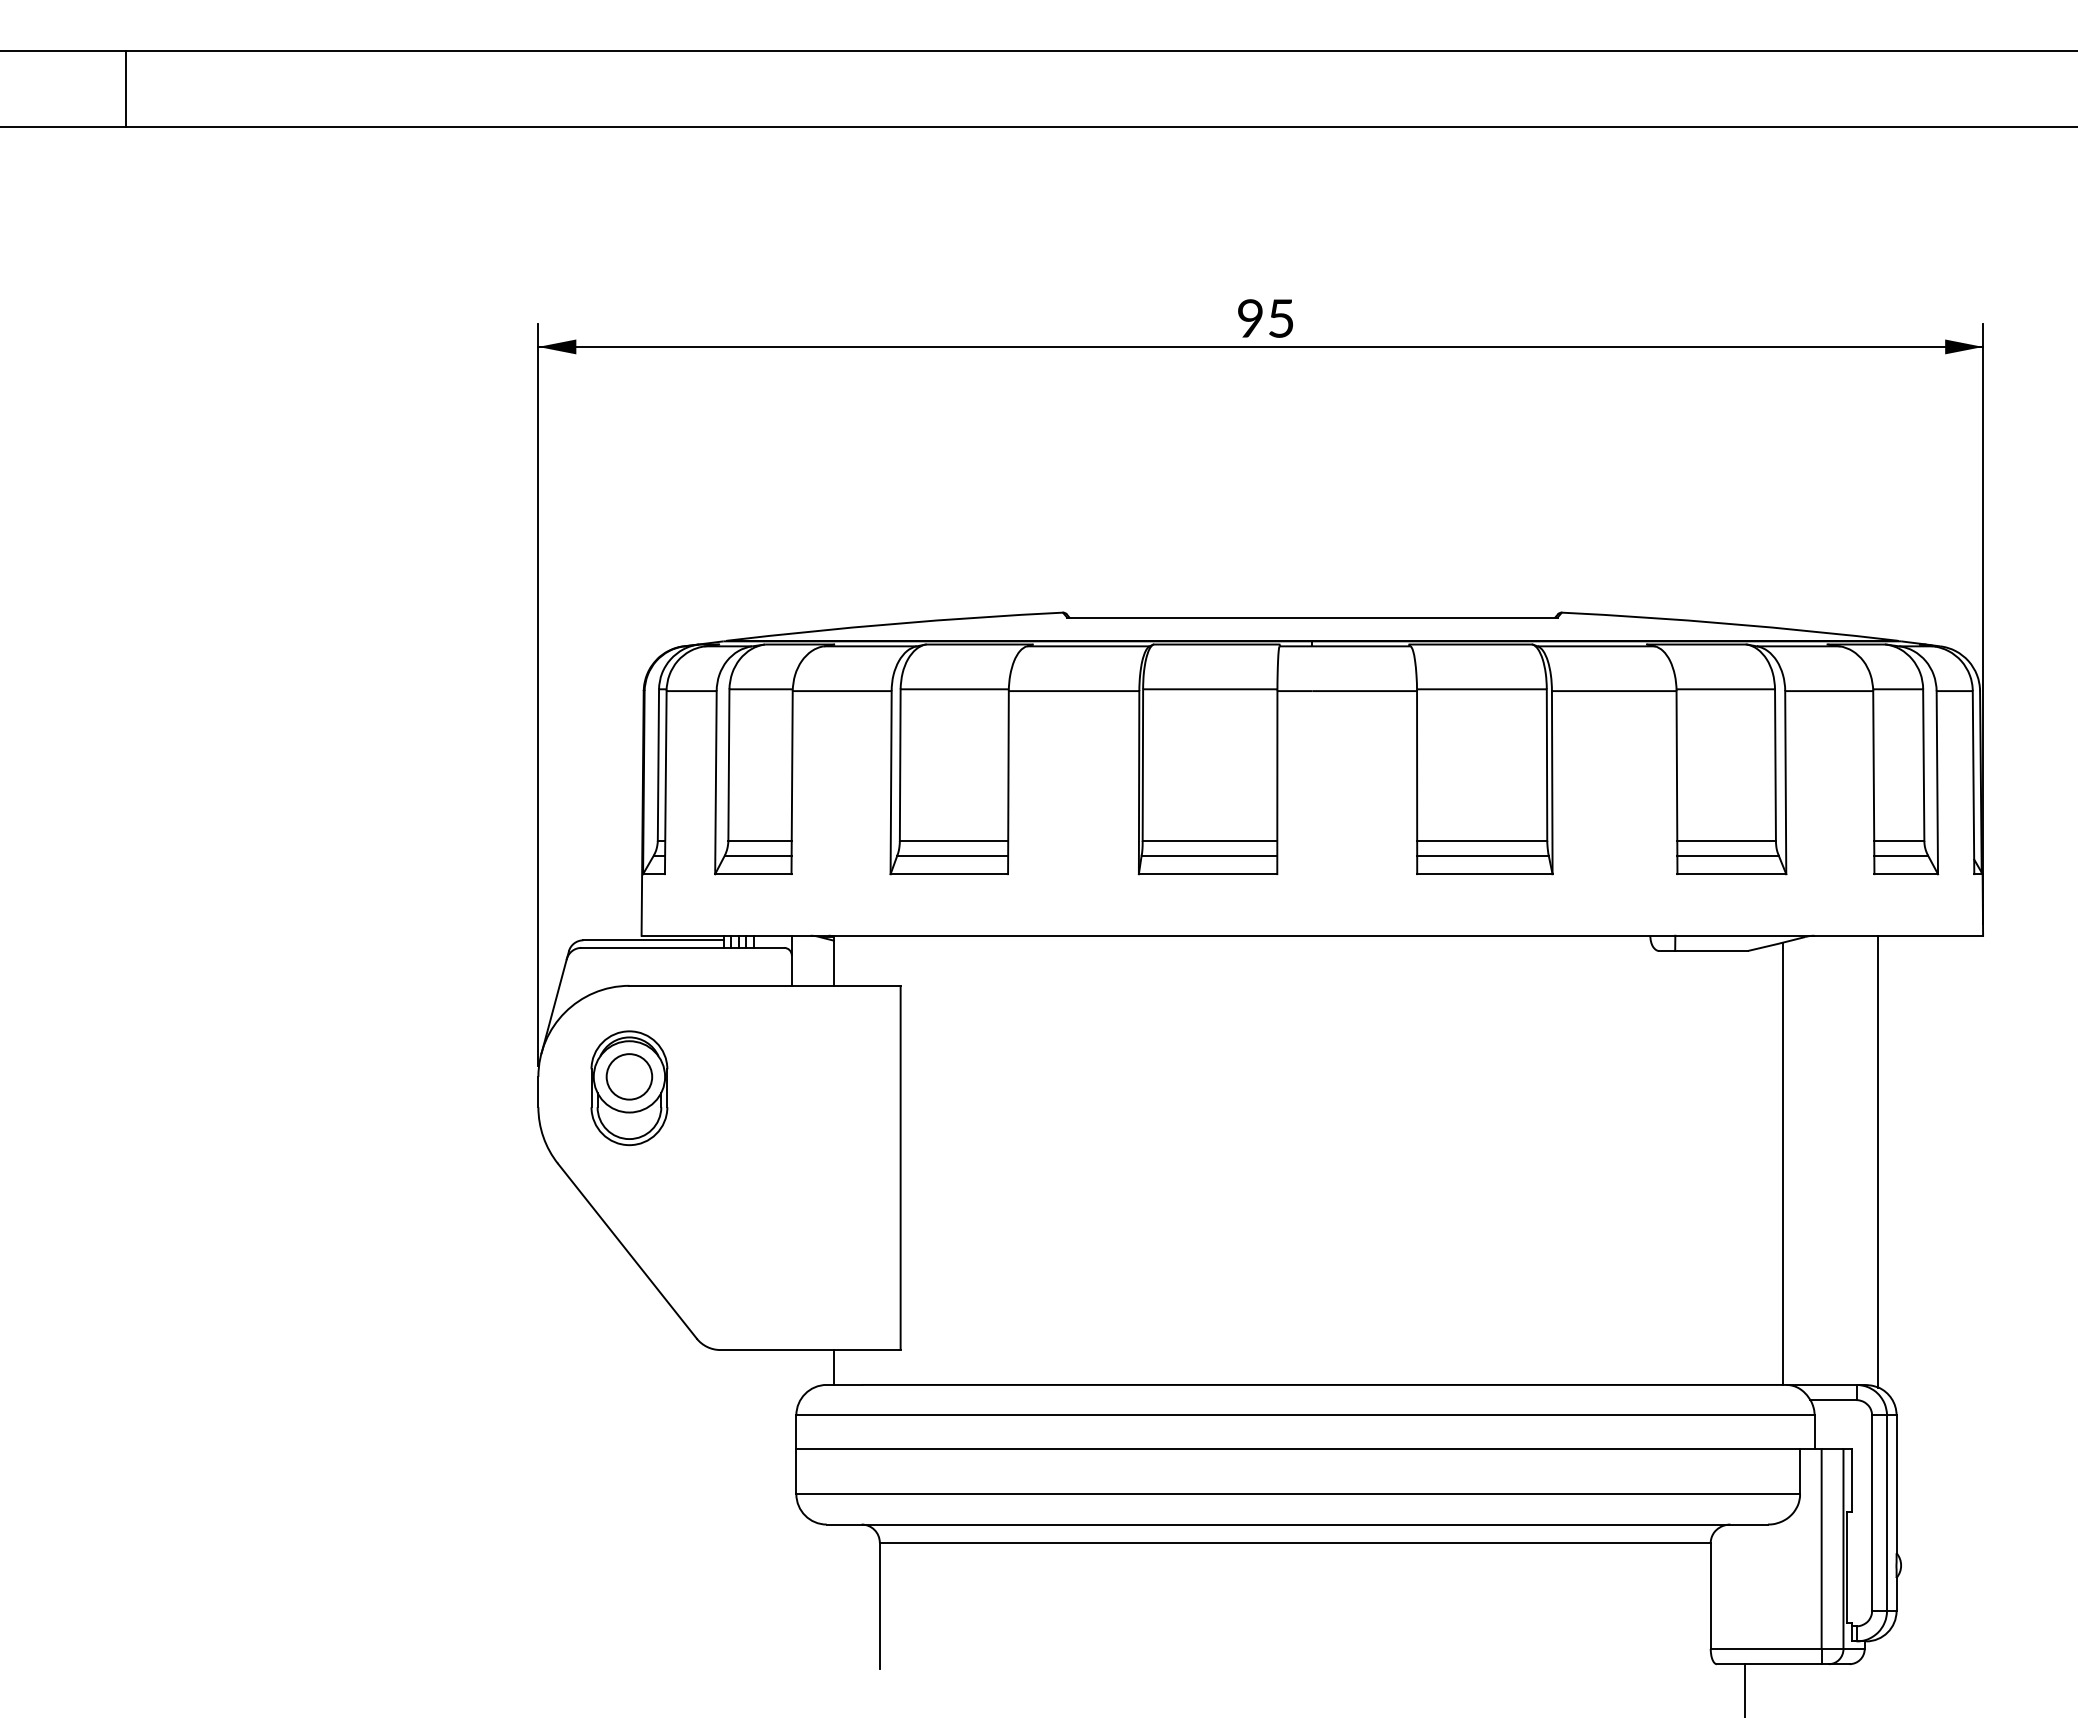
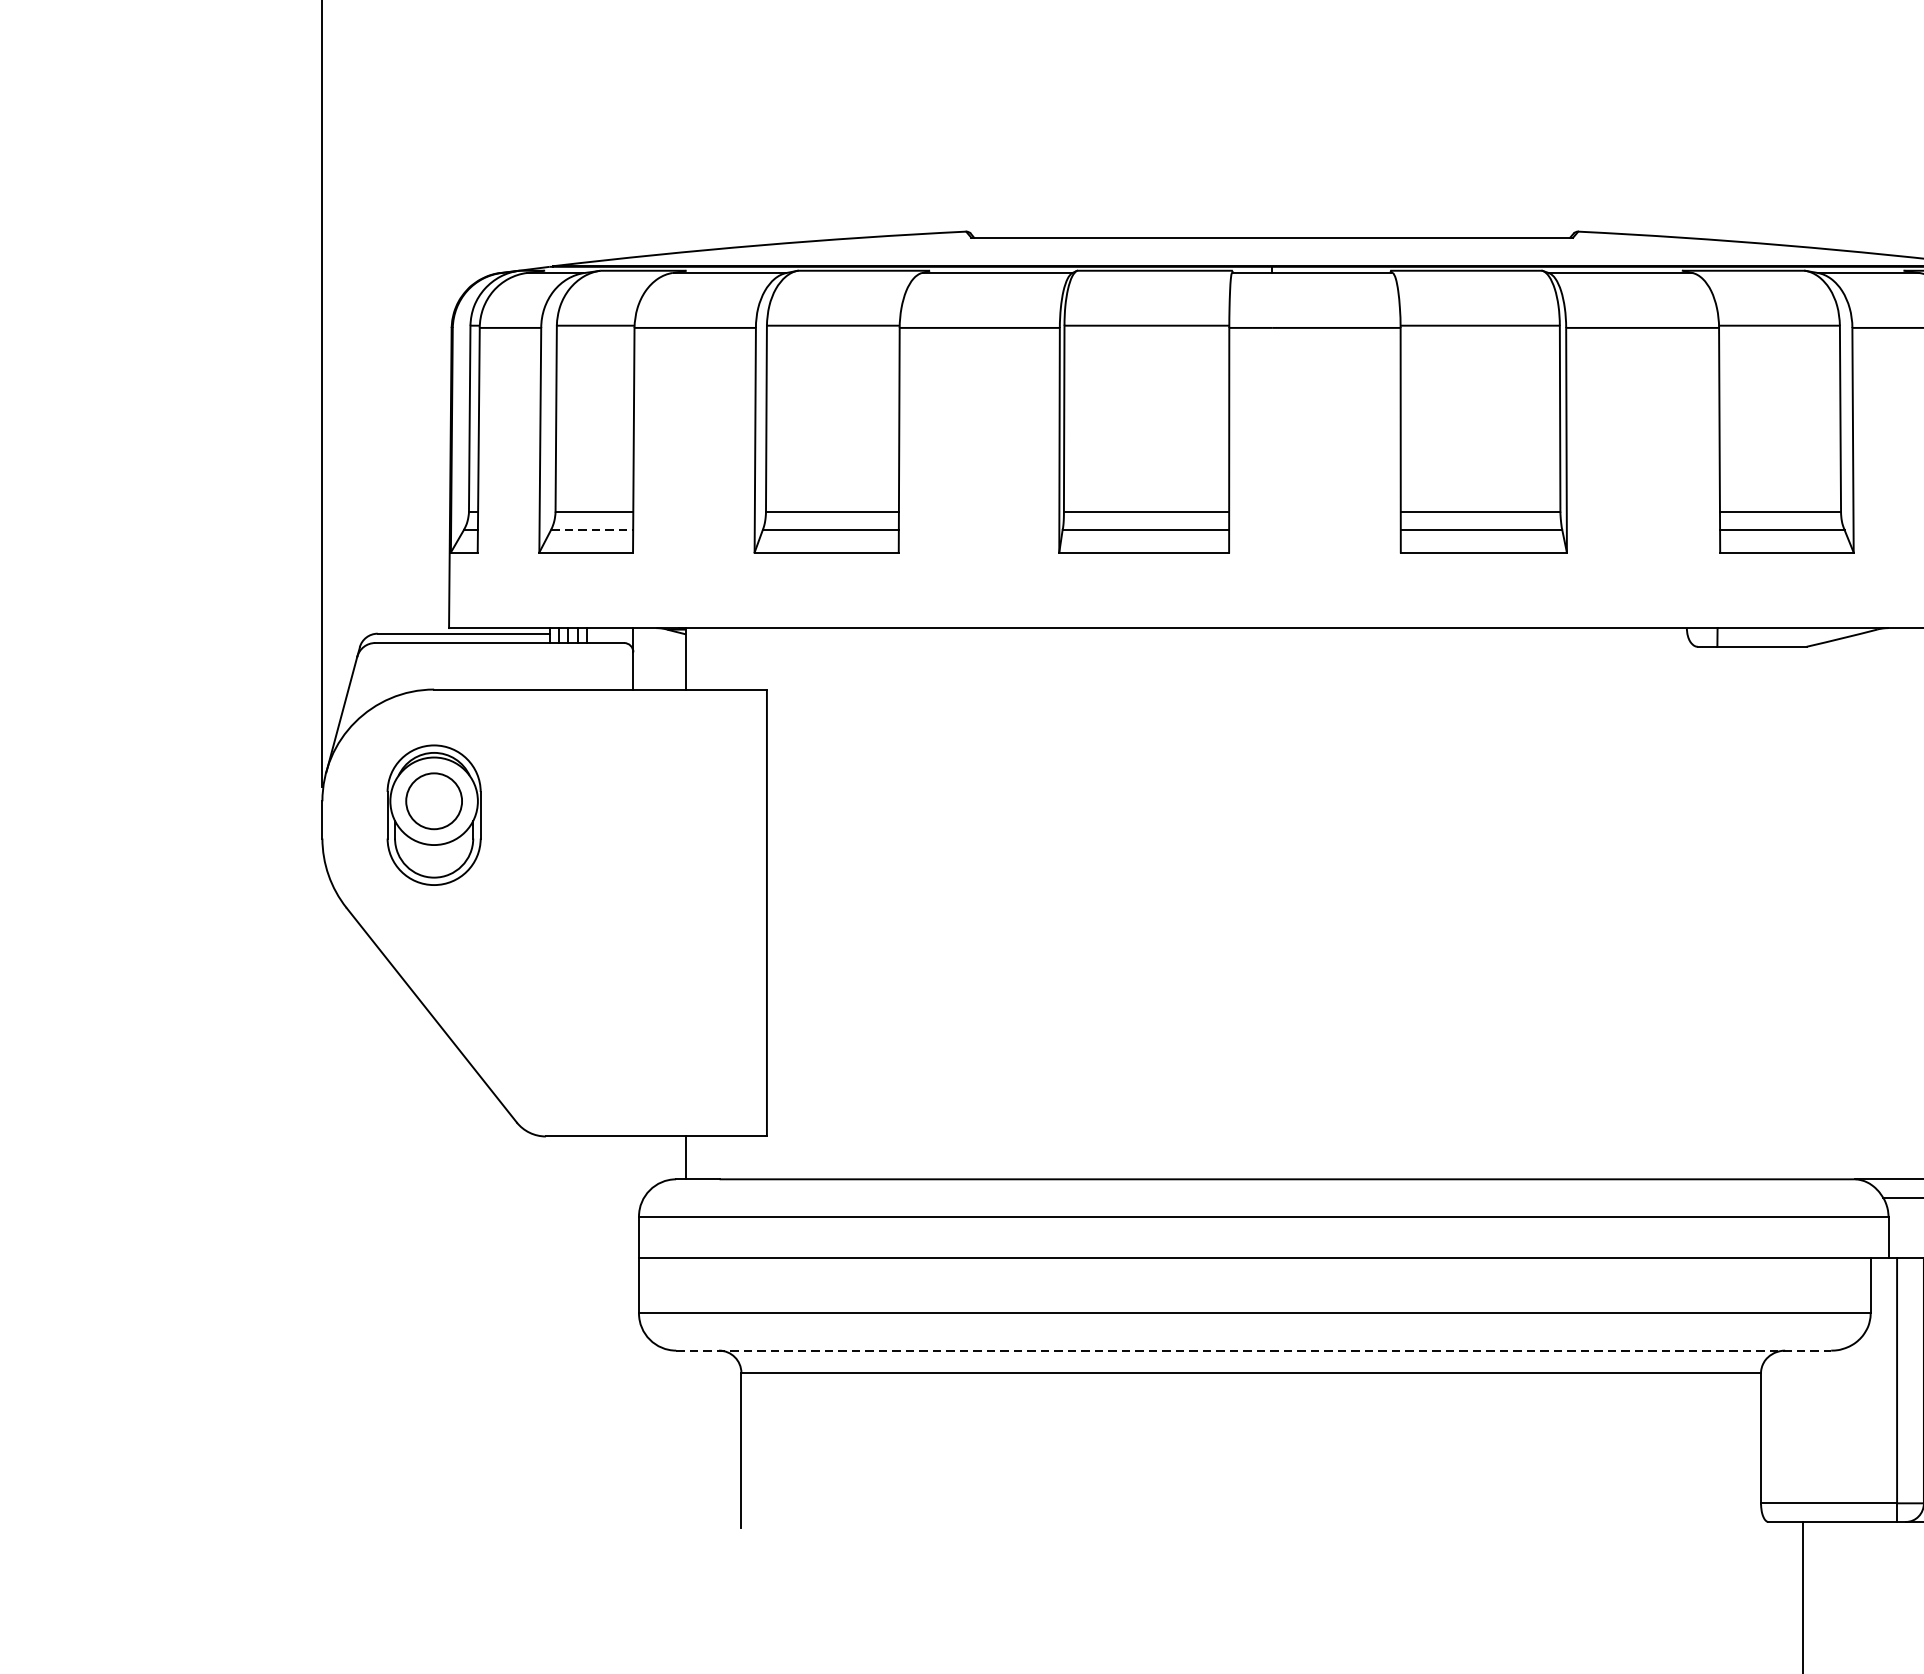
line: (758, 855) -> (592, 529), solid -> dashed
line: (1783, 1163) -> (1850, 907), removed
line: (1297, 1524) -> (1253, 1350), solid -> dashed

